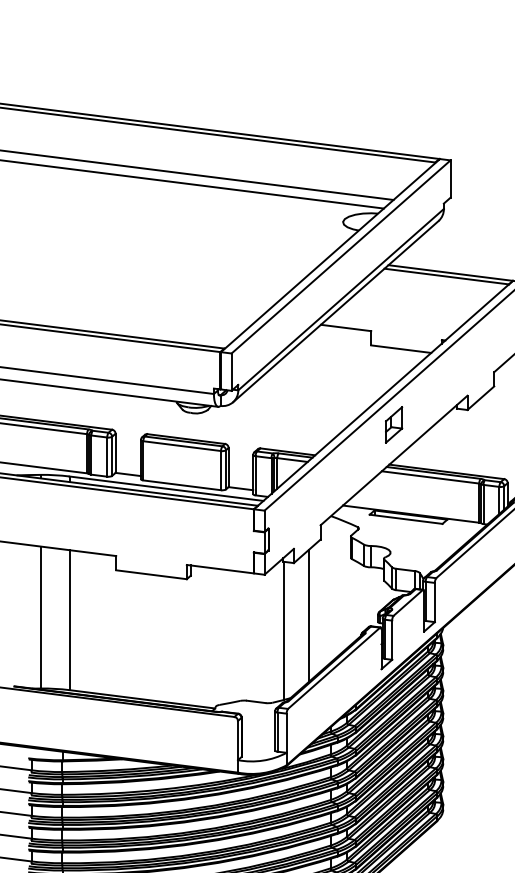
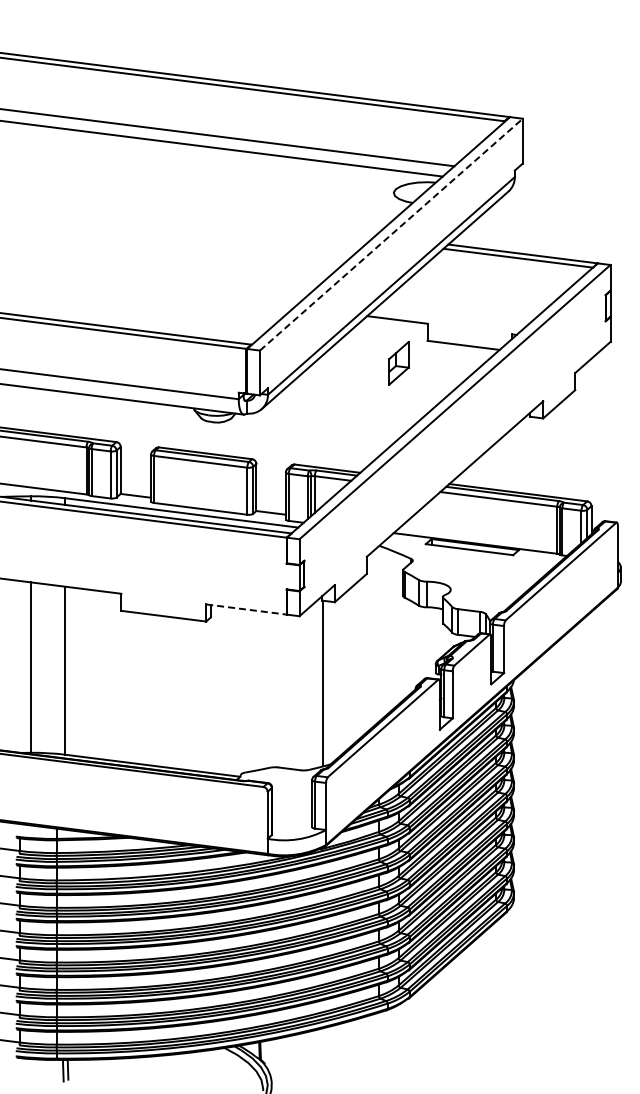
line: (341, 256) -> (391, 234), solid -> dashed
part: (393, 425) -> (398, 363), moved
line: (220, 569) -> (246, 609), solid -> dashed
line: (309, 615) -> (353, 665), removed

